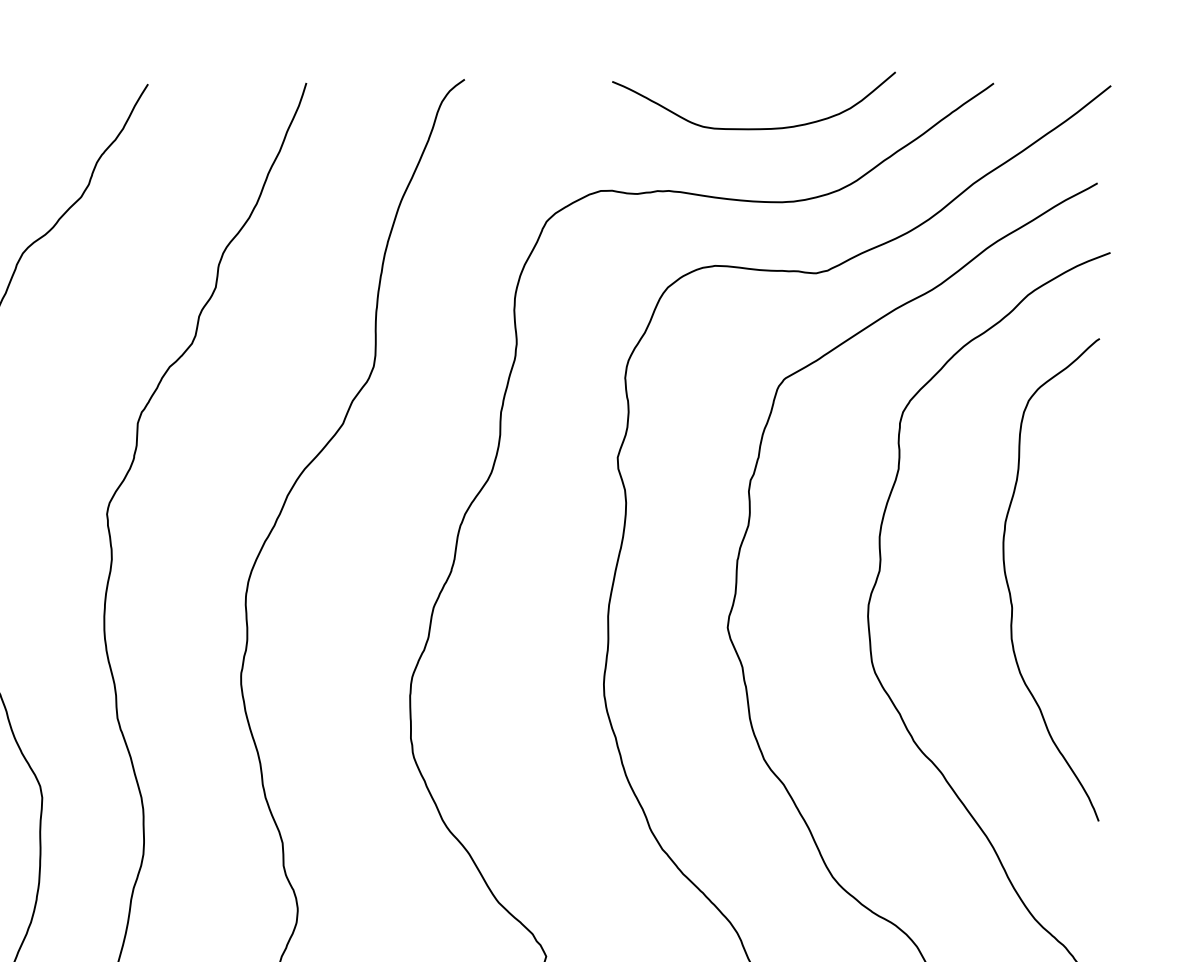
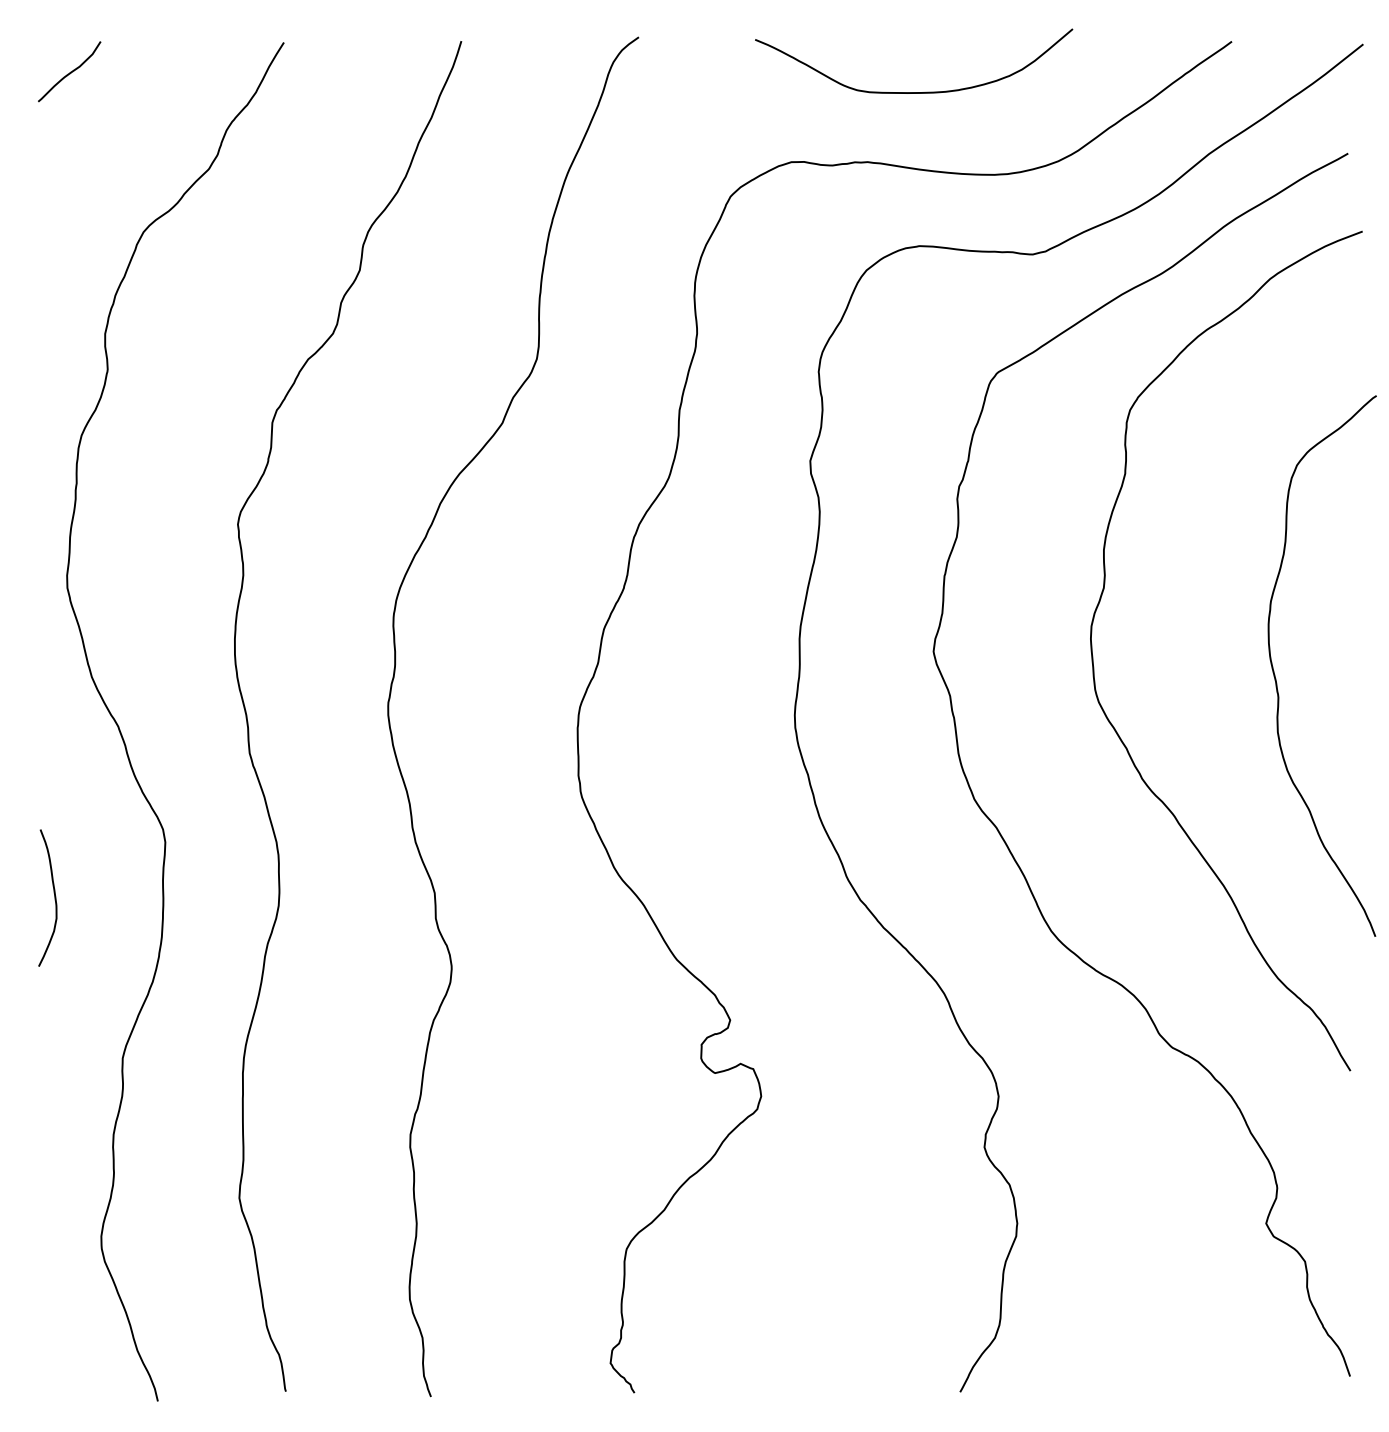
curve: (754, 128) -> (914, 92), moved
curve: (1010, 590) -> (1276, 678), moved

